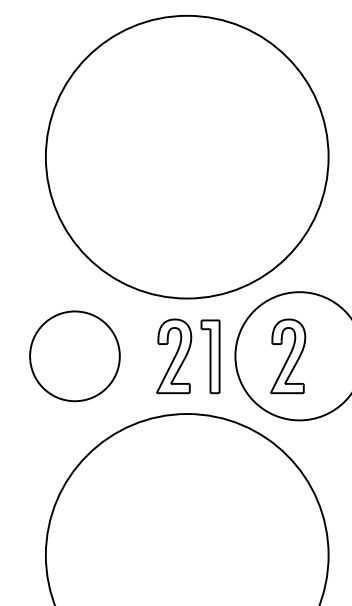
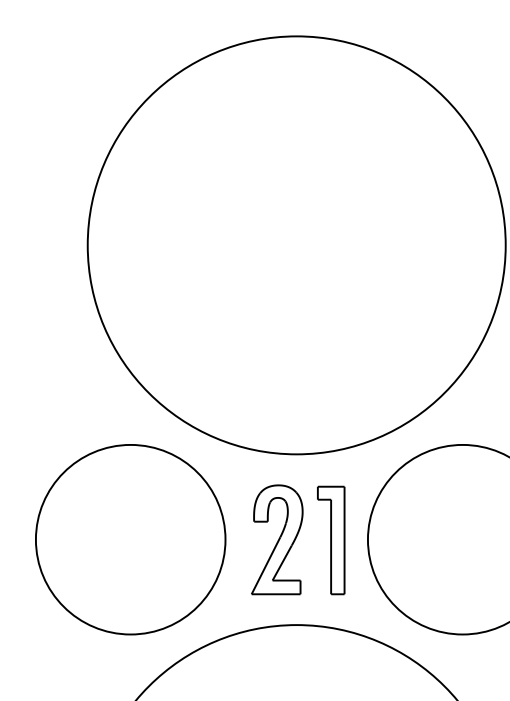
circle: (74, 356) -> (130, 540), size x1.43
part: (288, 356) -> (446, 540), removed

